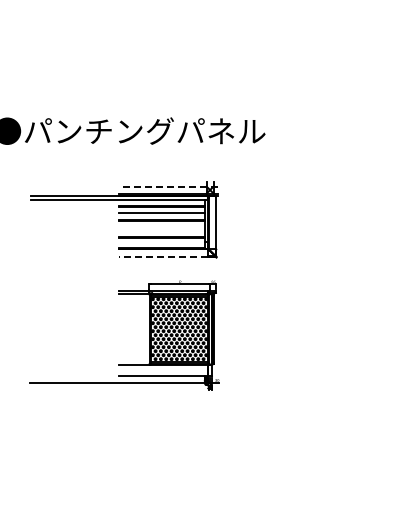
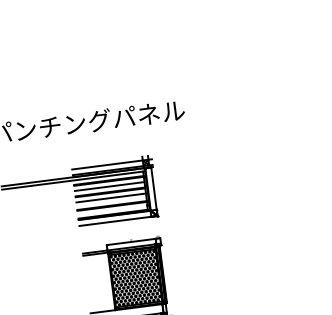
line: (168, 186) -> (112, 164), dashed -> solid
line: (162, 227) -> (111, 198), added
line: (163, 256) -> (115, 221), dashed -> solid

